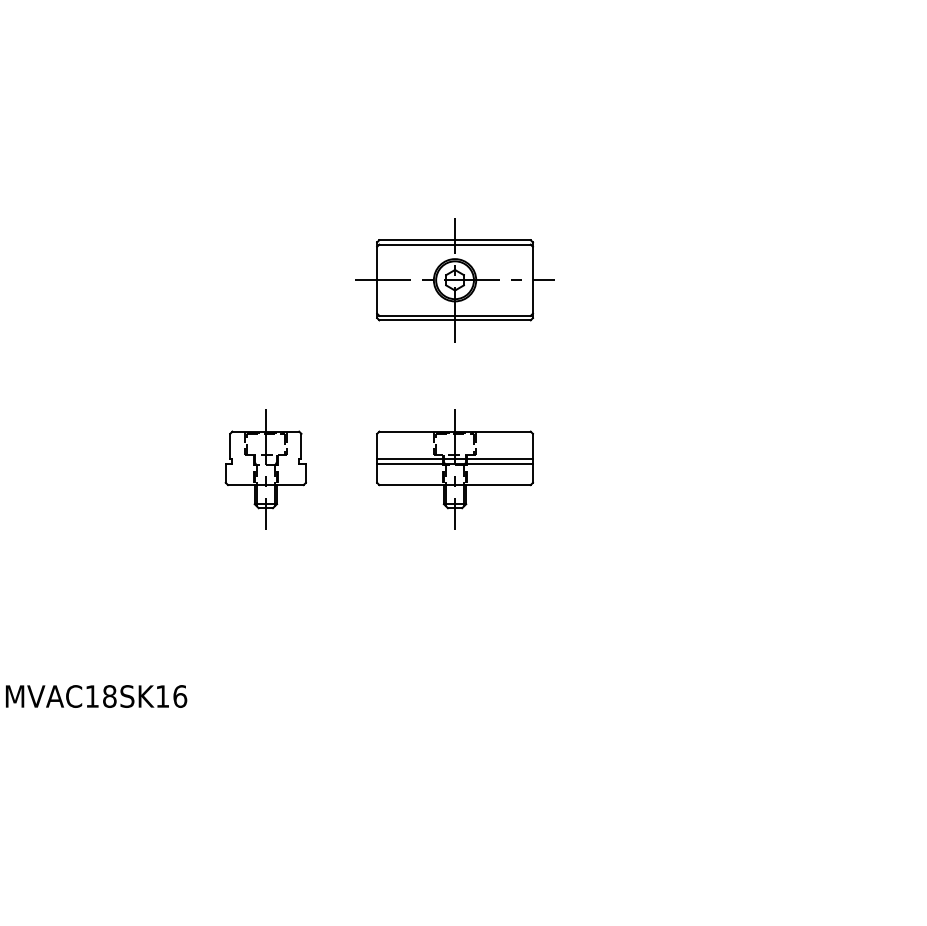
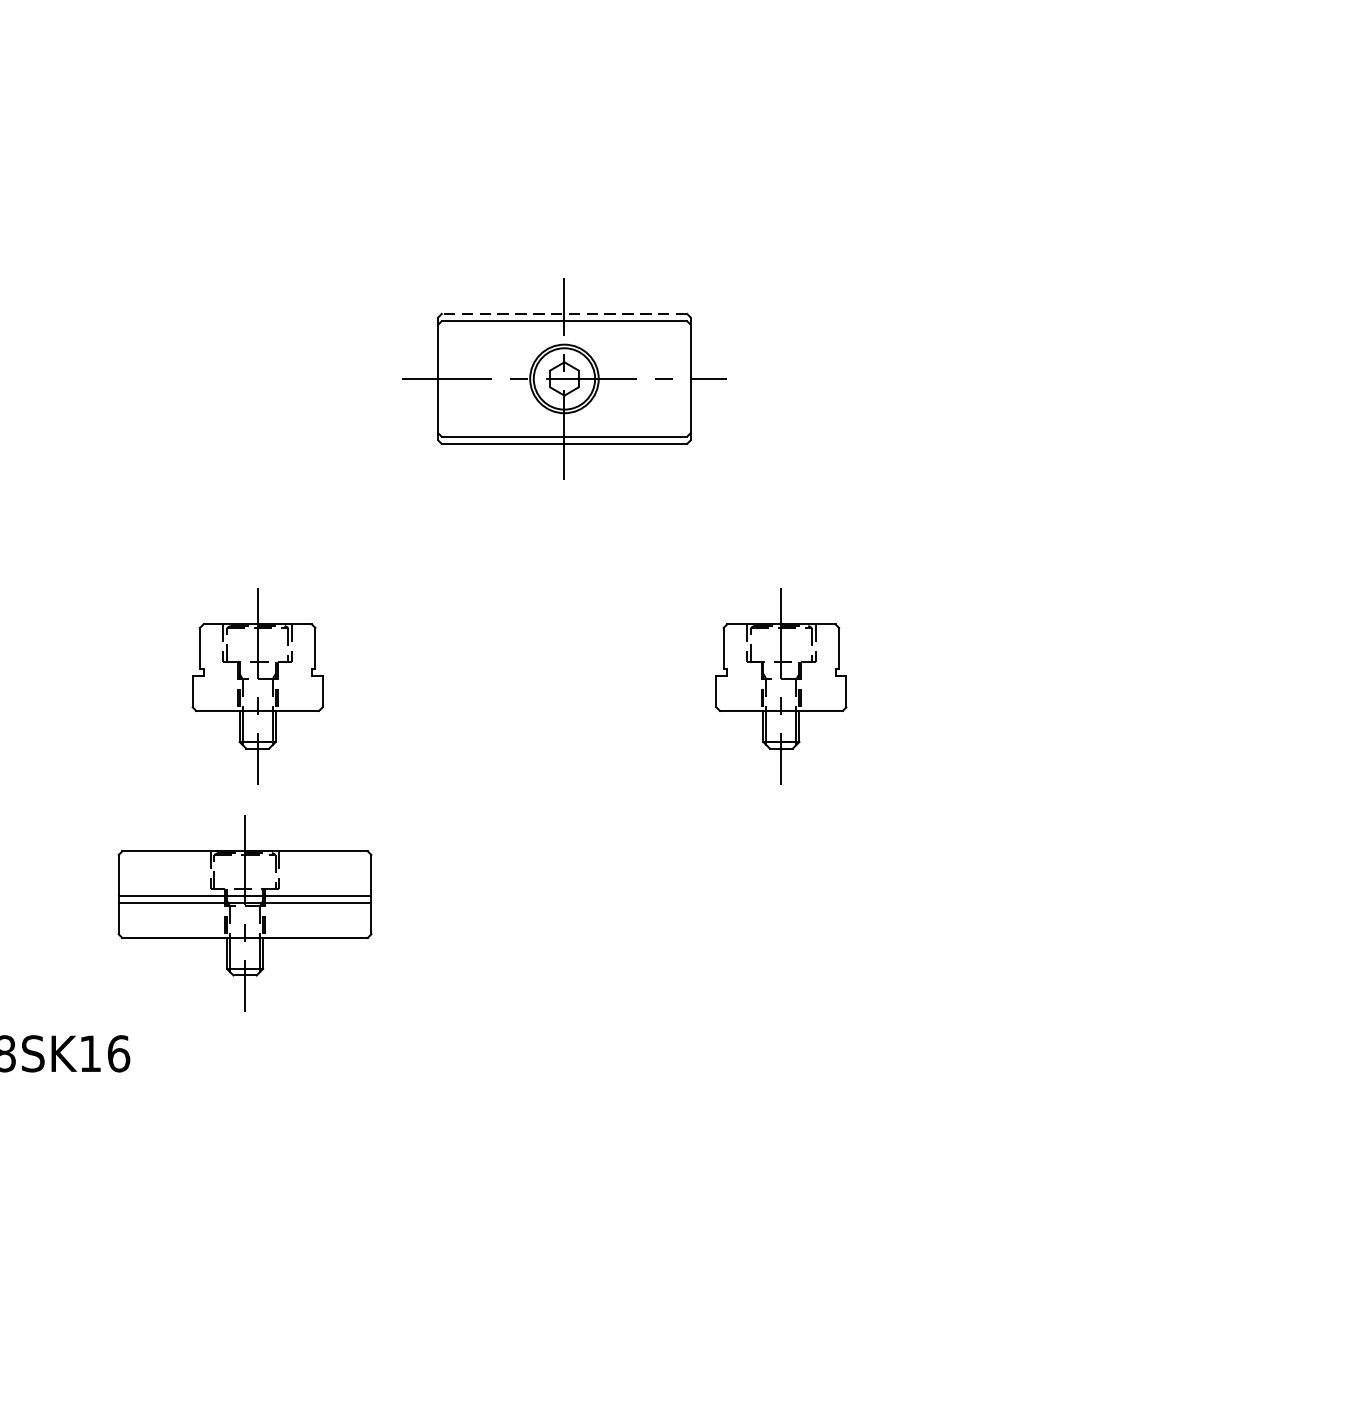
line: (455, 240) -> (565, 314), solid -> dashed
part: (454, 469) -> (244, 912), moved
part: (588, 469) -> (780, 685), added

